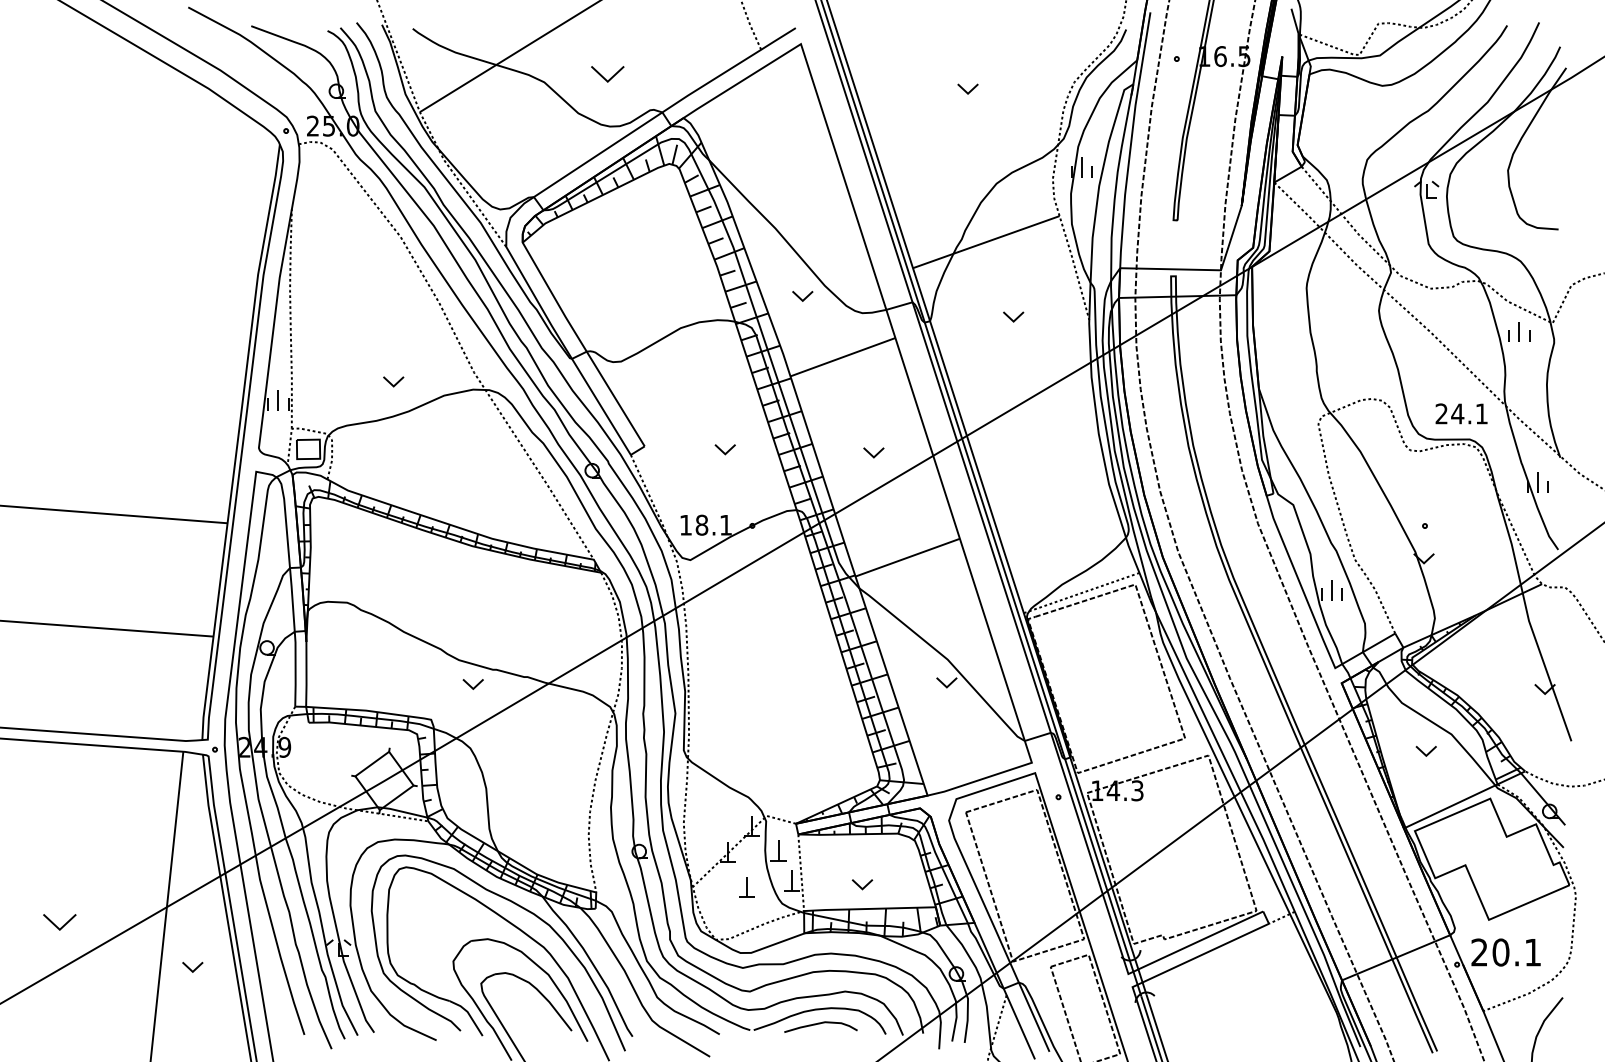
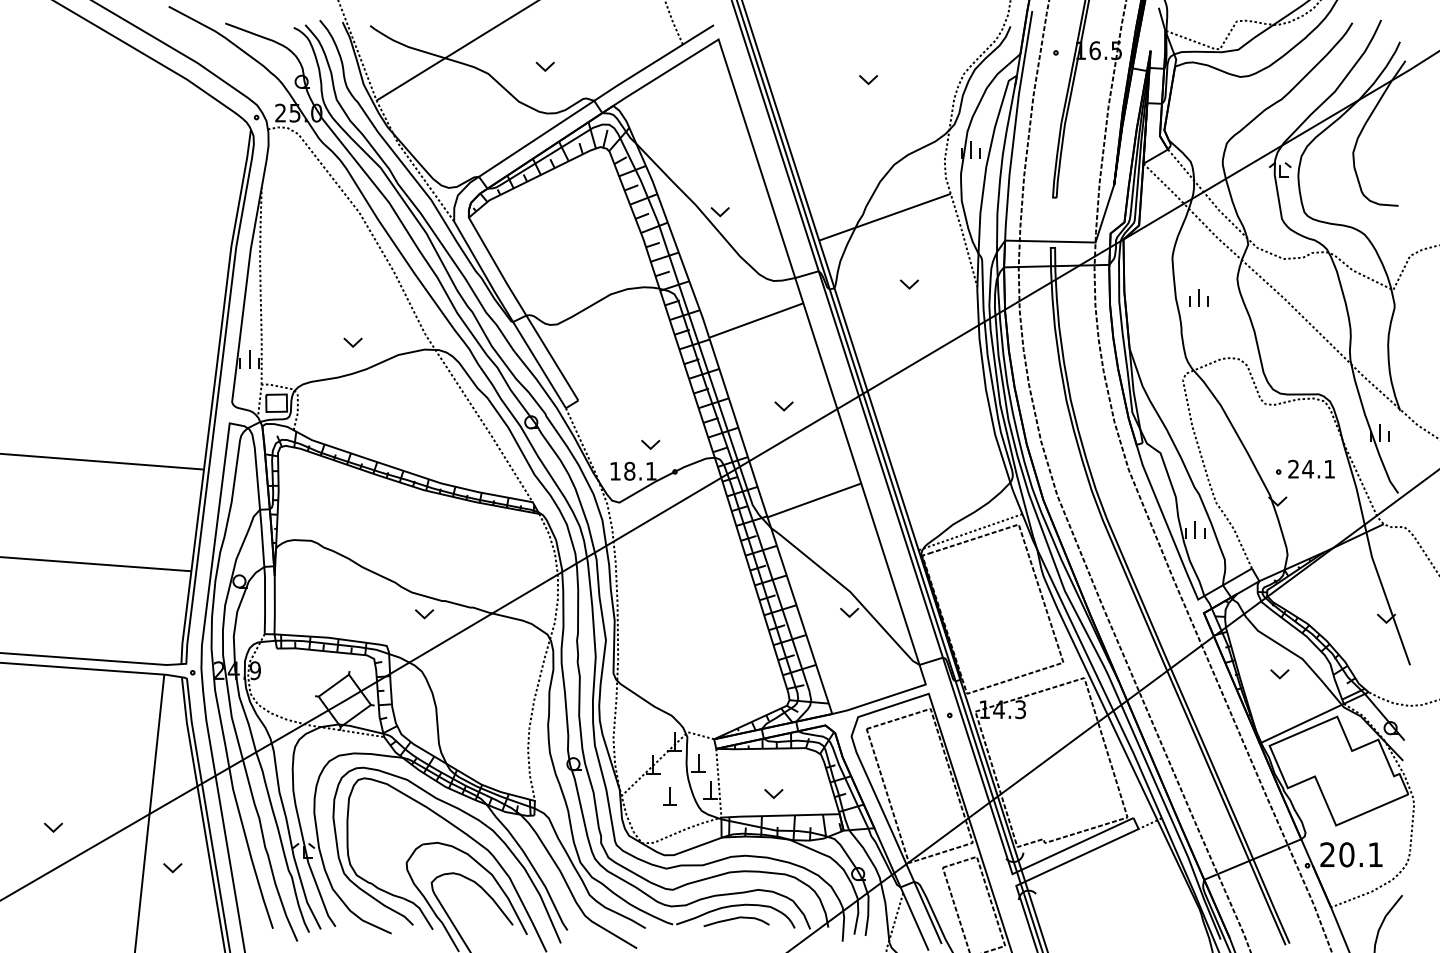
part: (607, 74) -> (544, 66), size x0.62
part: (802, 296) -> (720, 212), moved
part: (1519, 331) -> (1199, 297), moved
text: (1461, 413) -> (1311, 468), moved
part: (724, 449) -> (649, 444), moved
part: (59, 921) -> (53, 826), size x0.62

